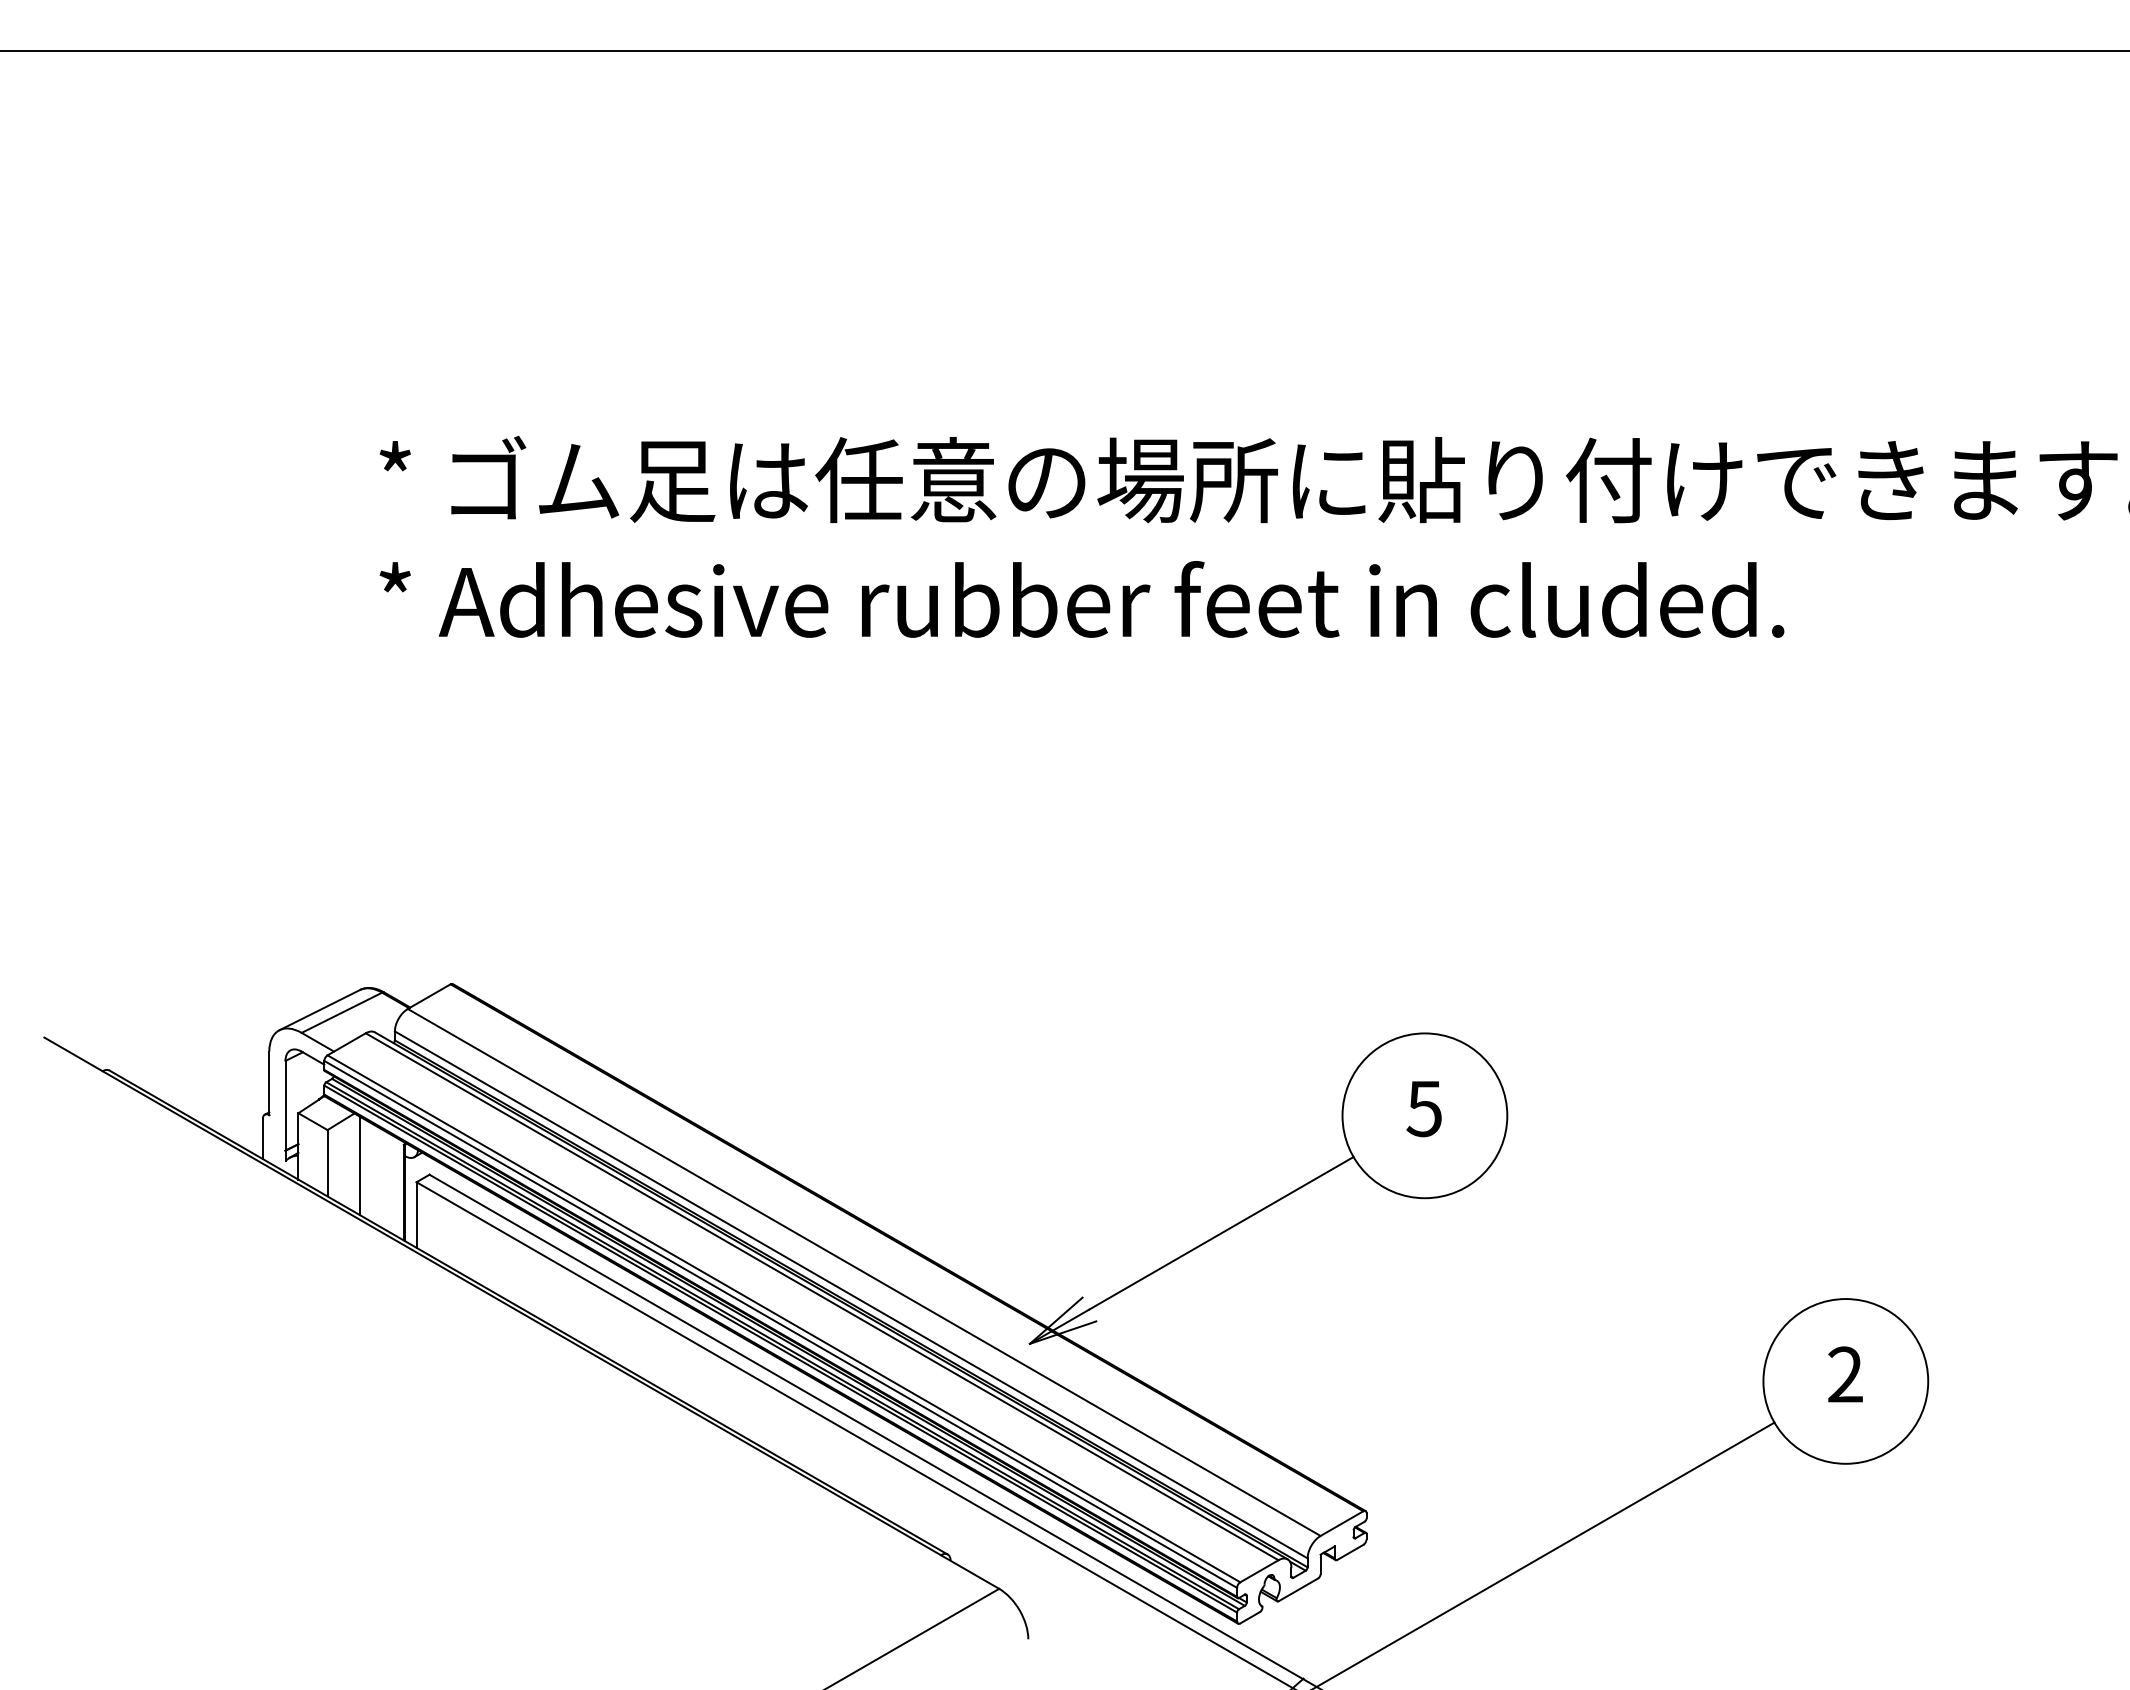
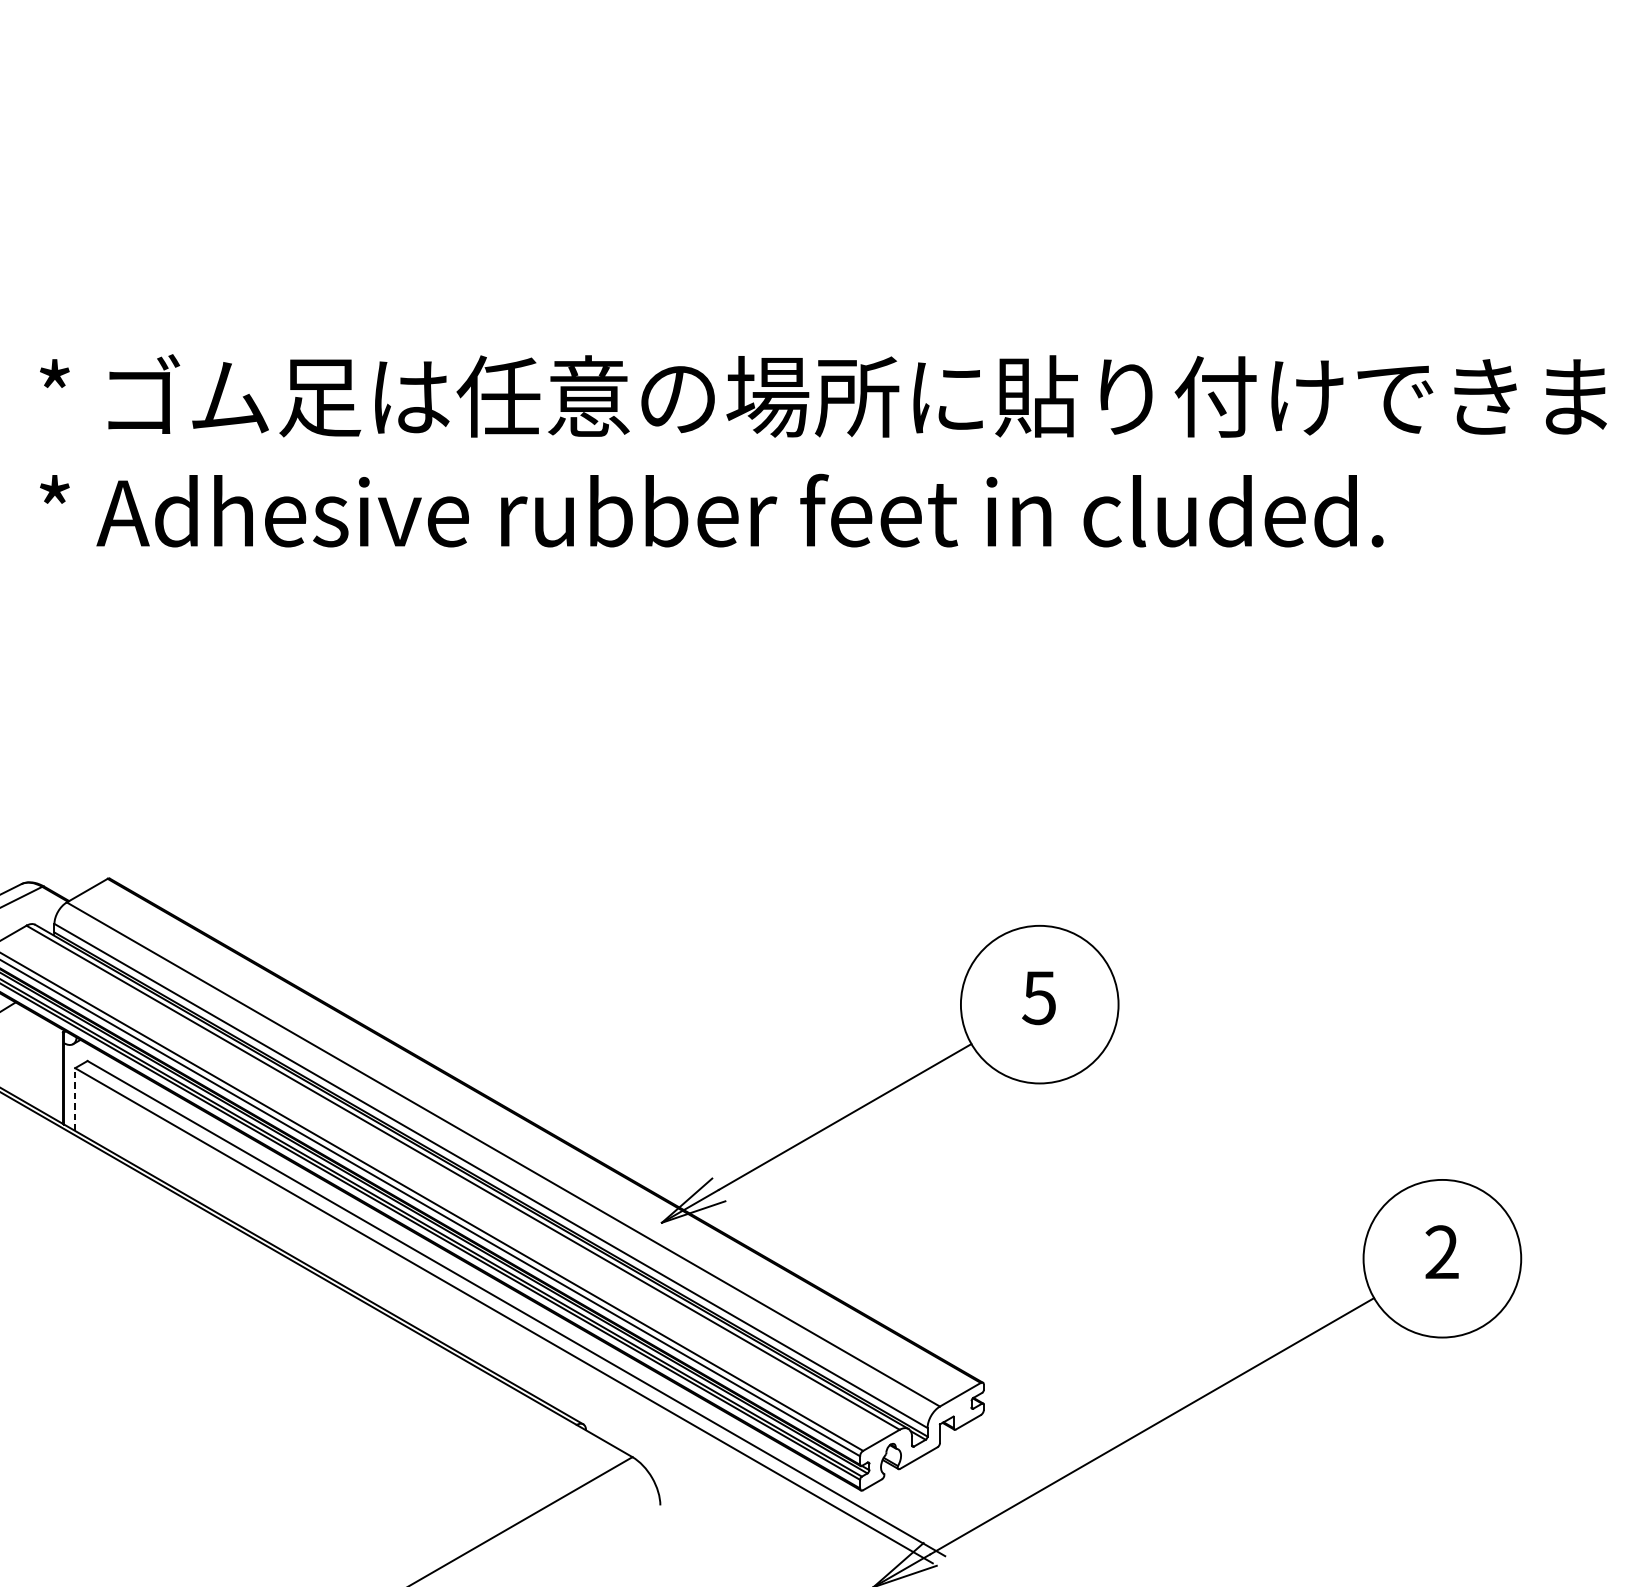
line: (359, 1165) -> (20, 1052), removed
line: (416, 1215) -> (75, 1100), solid -> dashed

